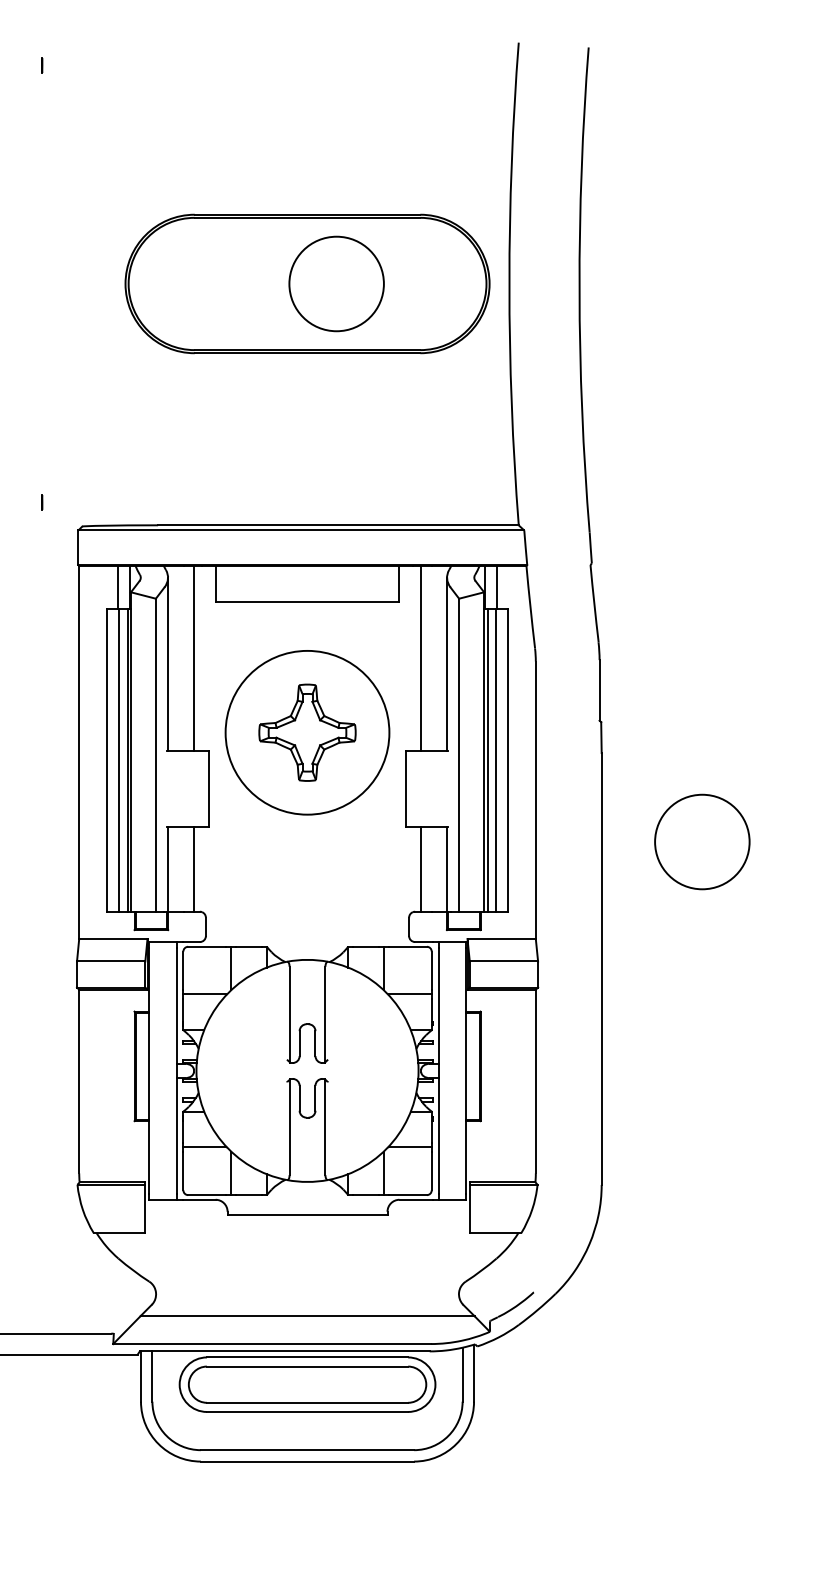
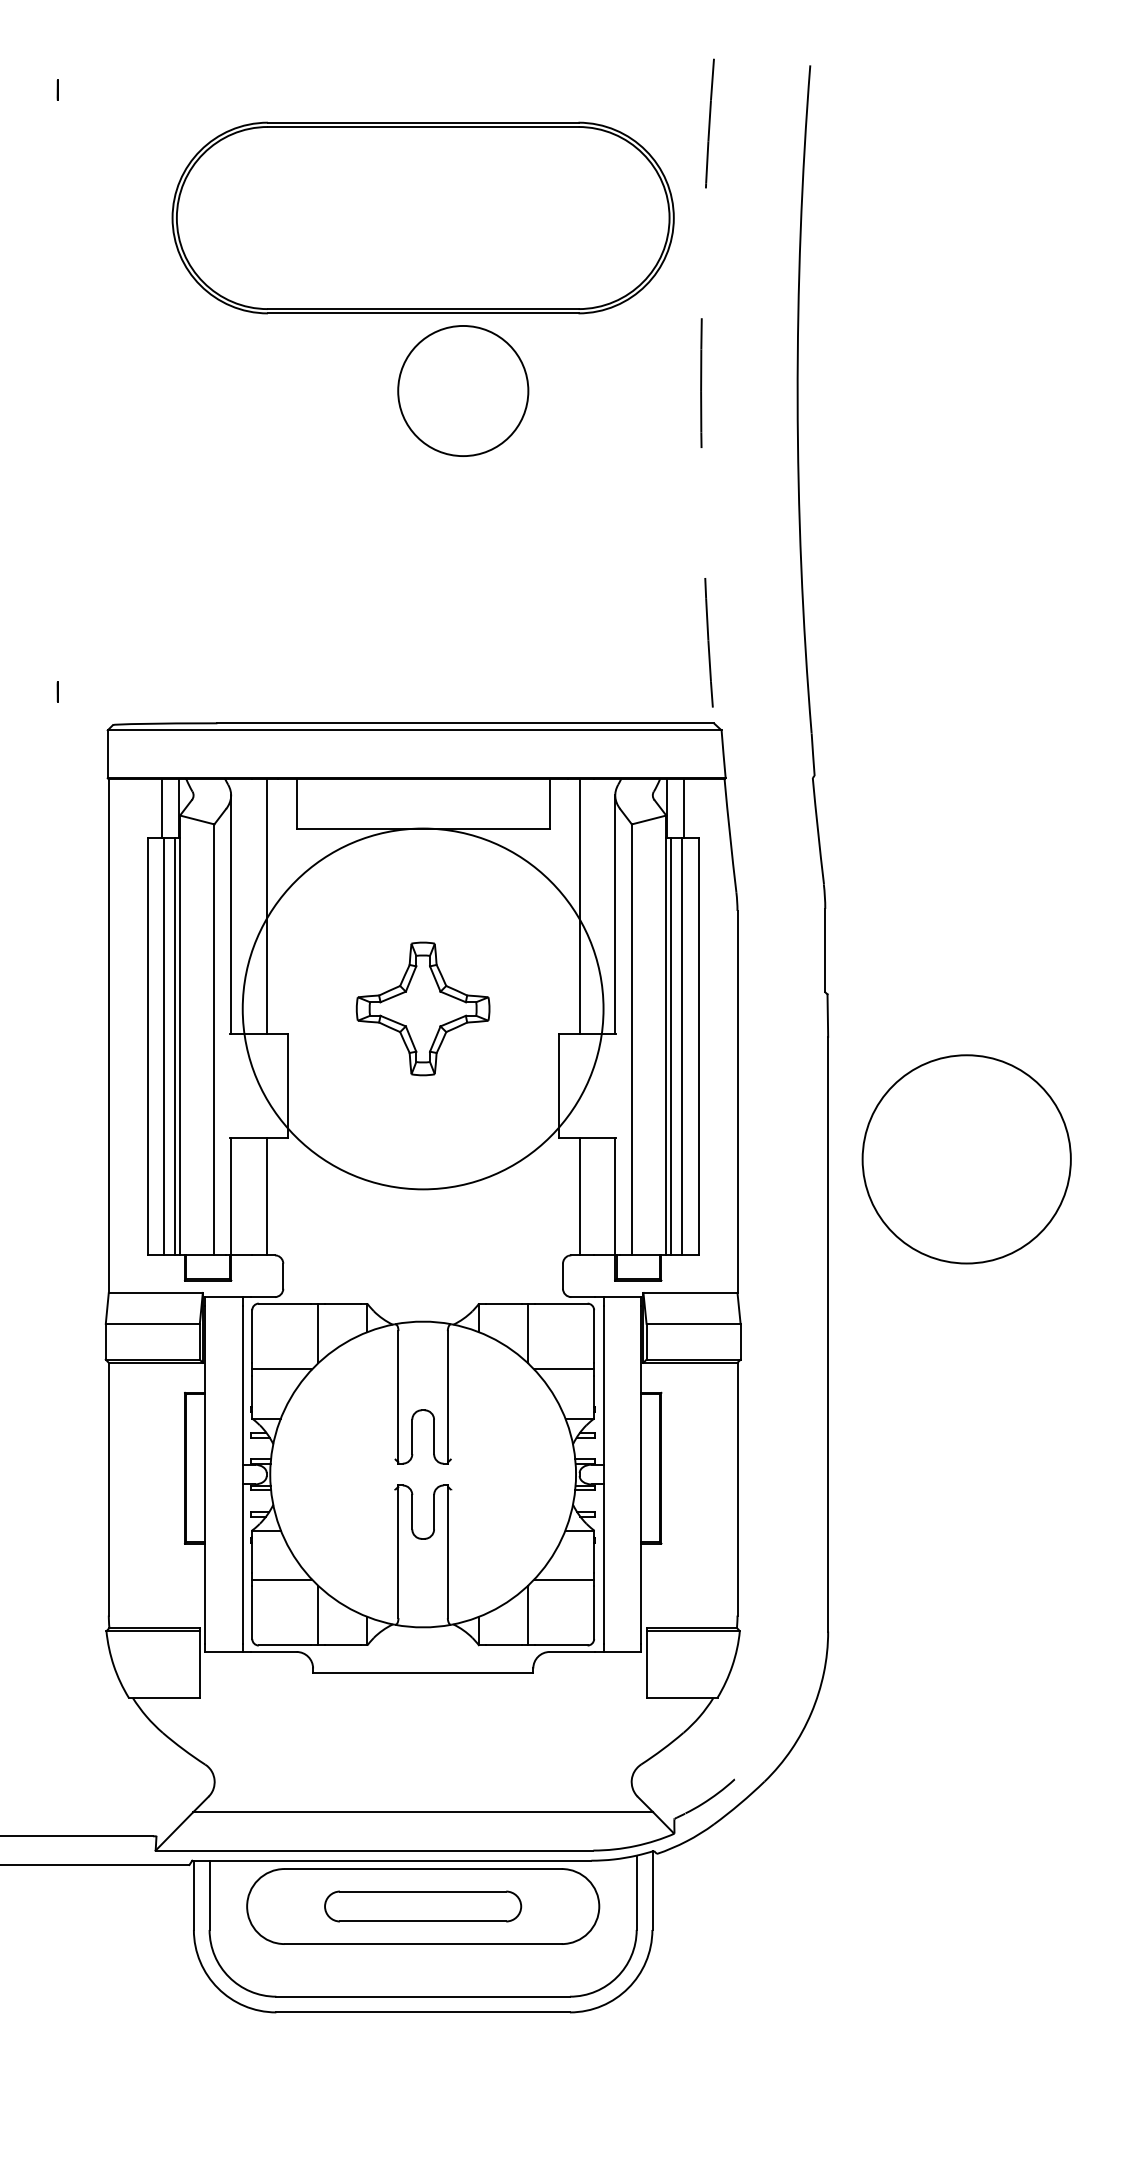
part: (307, 283) -> (422, 217), moved
arc: (509, 284) -> (701, 391), solid -> dashed
circle: (307, 732) -> (422, 1008), size x1.6
circle: (702, 842) -> (966, 1159), size x1.6
part: (307, 1384) -> (422, 1906), size x0.6

